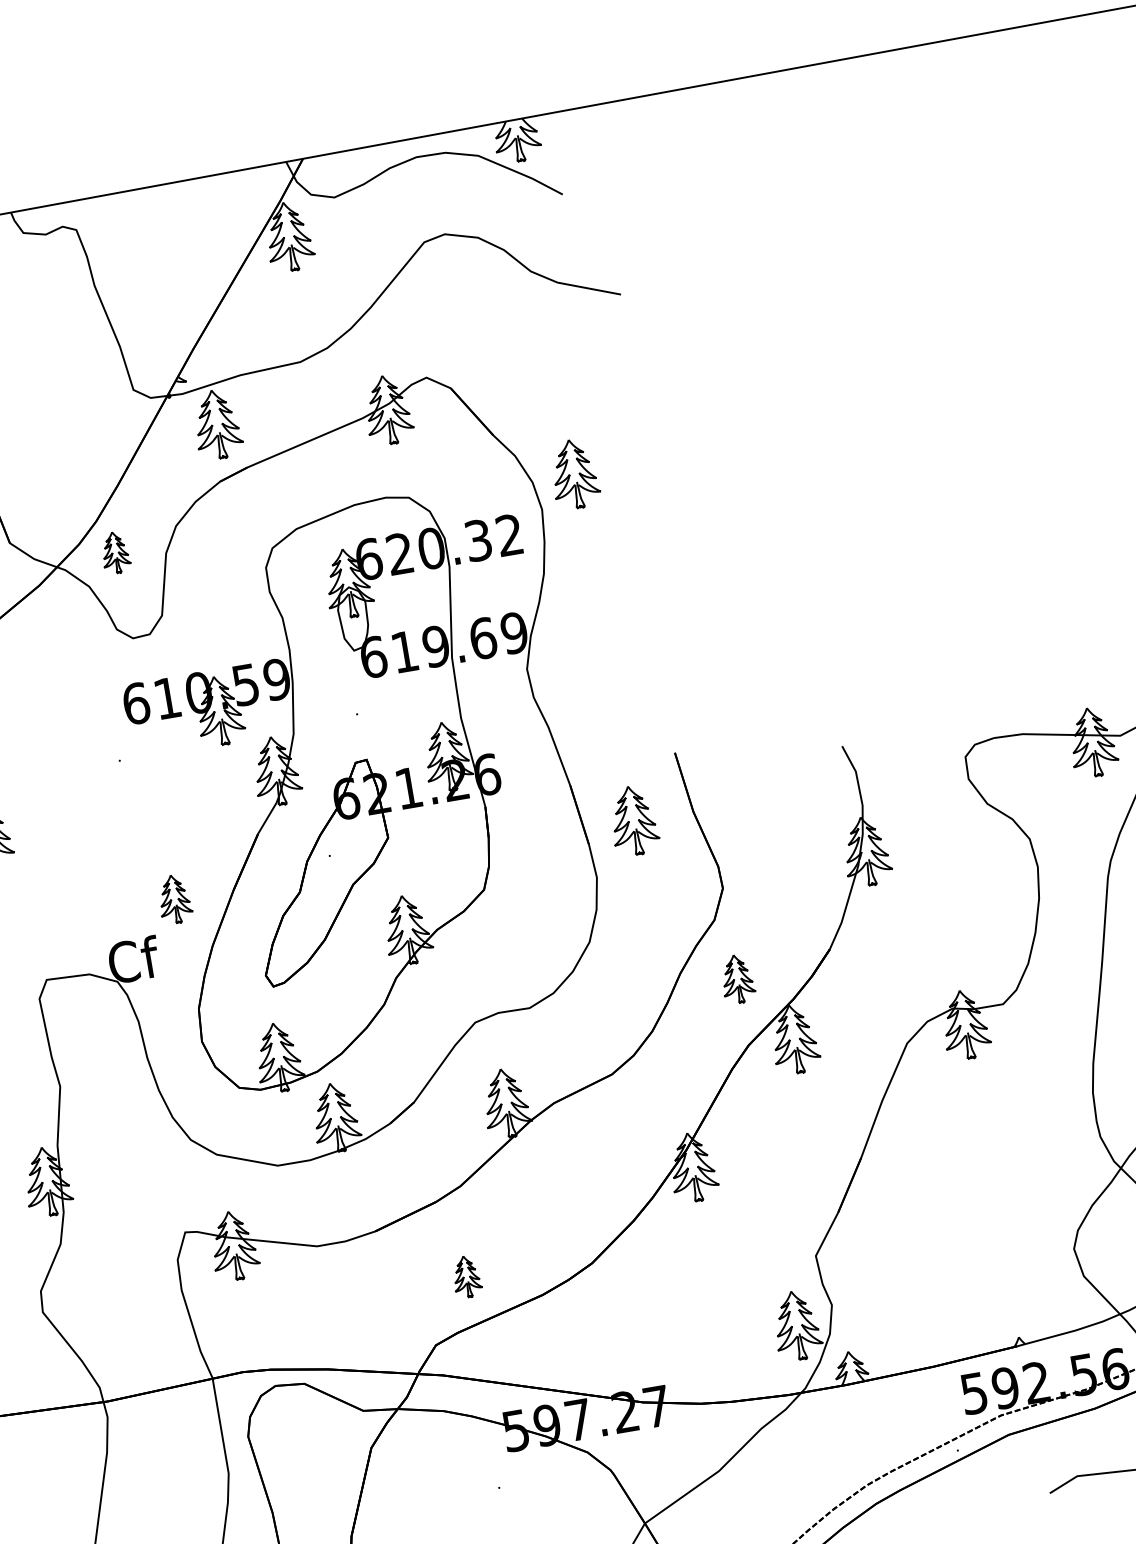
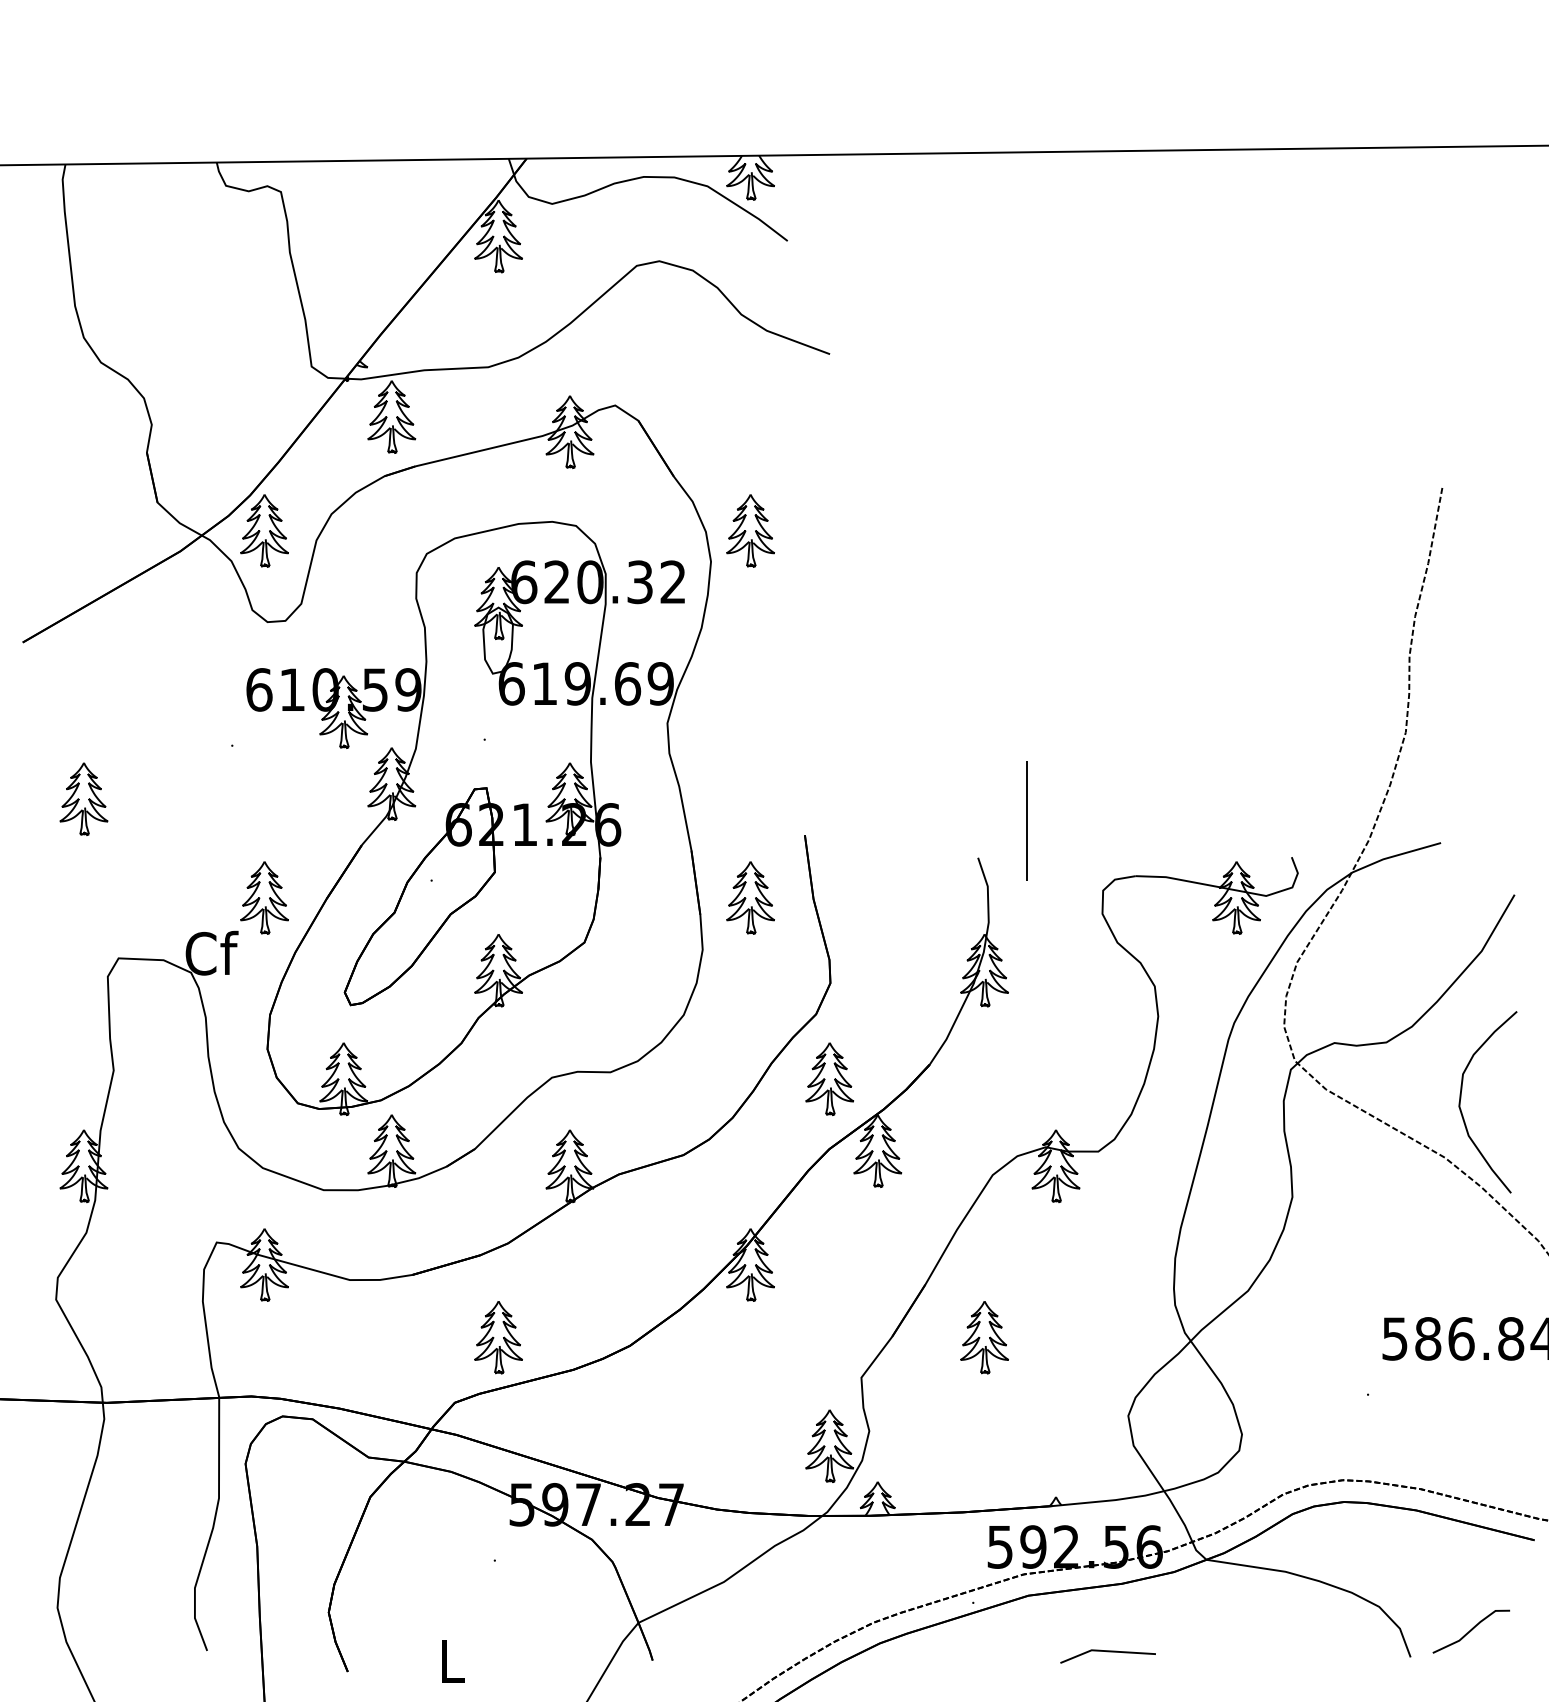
part: (115, 552) -> (264, 530), size x1.67
line: (881, 703) -> (1026, 820), added
part: (174, 898) -> (264, 897), size x1.43
part: (737, 978) -> (829, 1078), size x1.43
part: (925, 1198) -> (984, 1337), added
part: (466, 1276) -> (498, 1337), size x1.67

